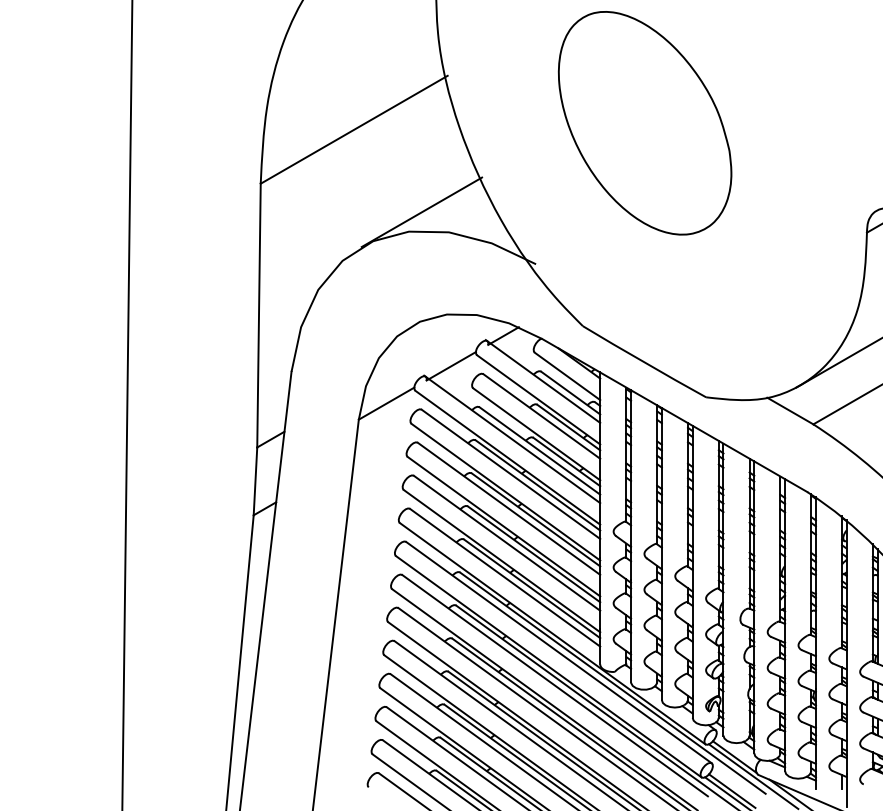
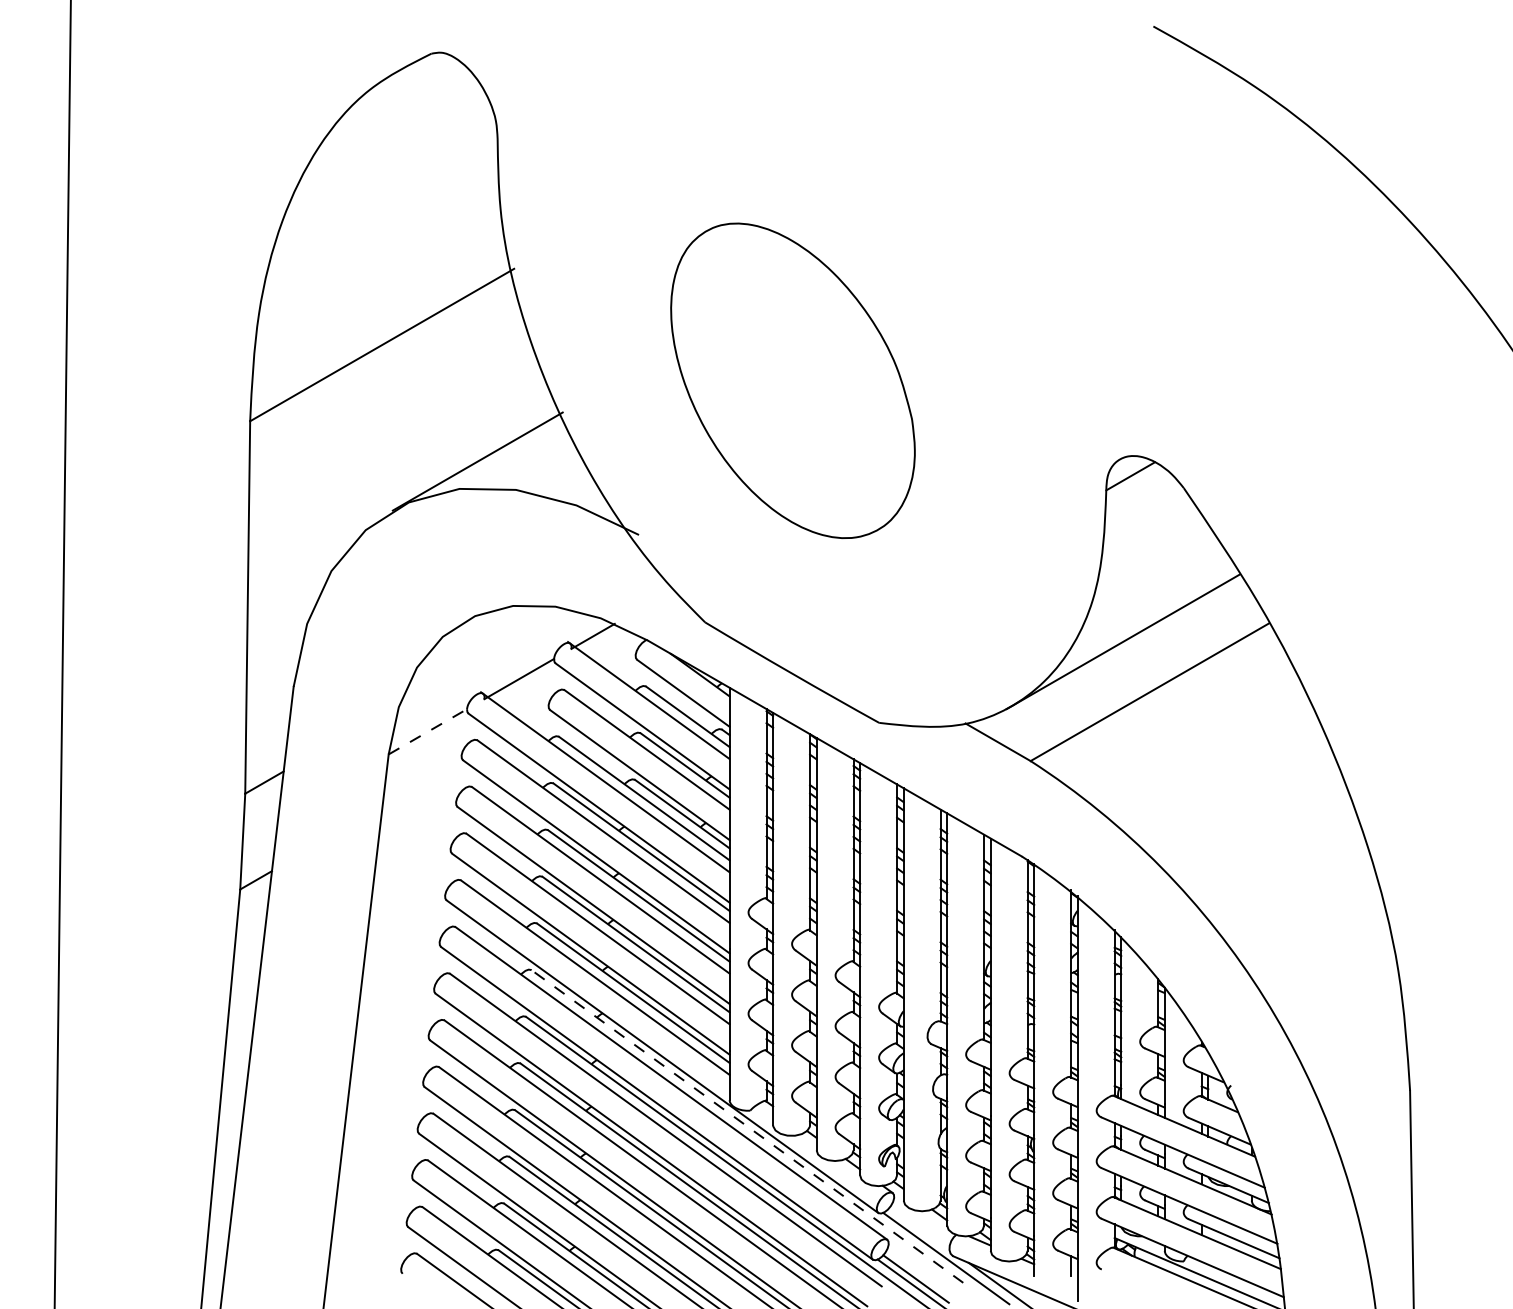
part: (644, 123) -> (792, 380), moved
line: (387, 403) -> (428, 731), solid -> dashed
line: (612, 683) -> (747, 1126), solid -> dashed
line: (734, 756) -> (919, 1230), removed

